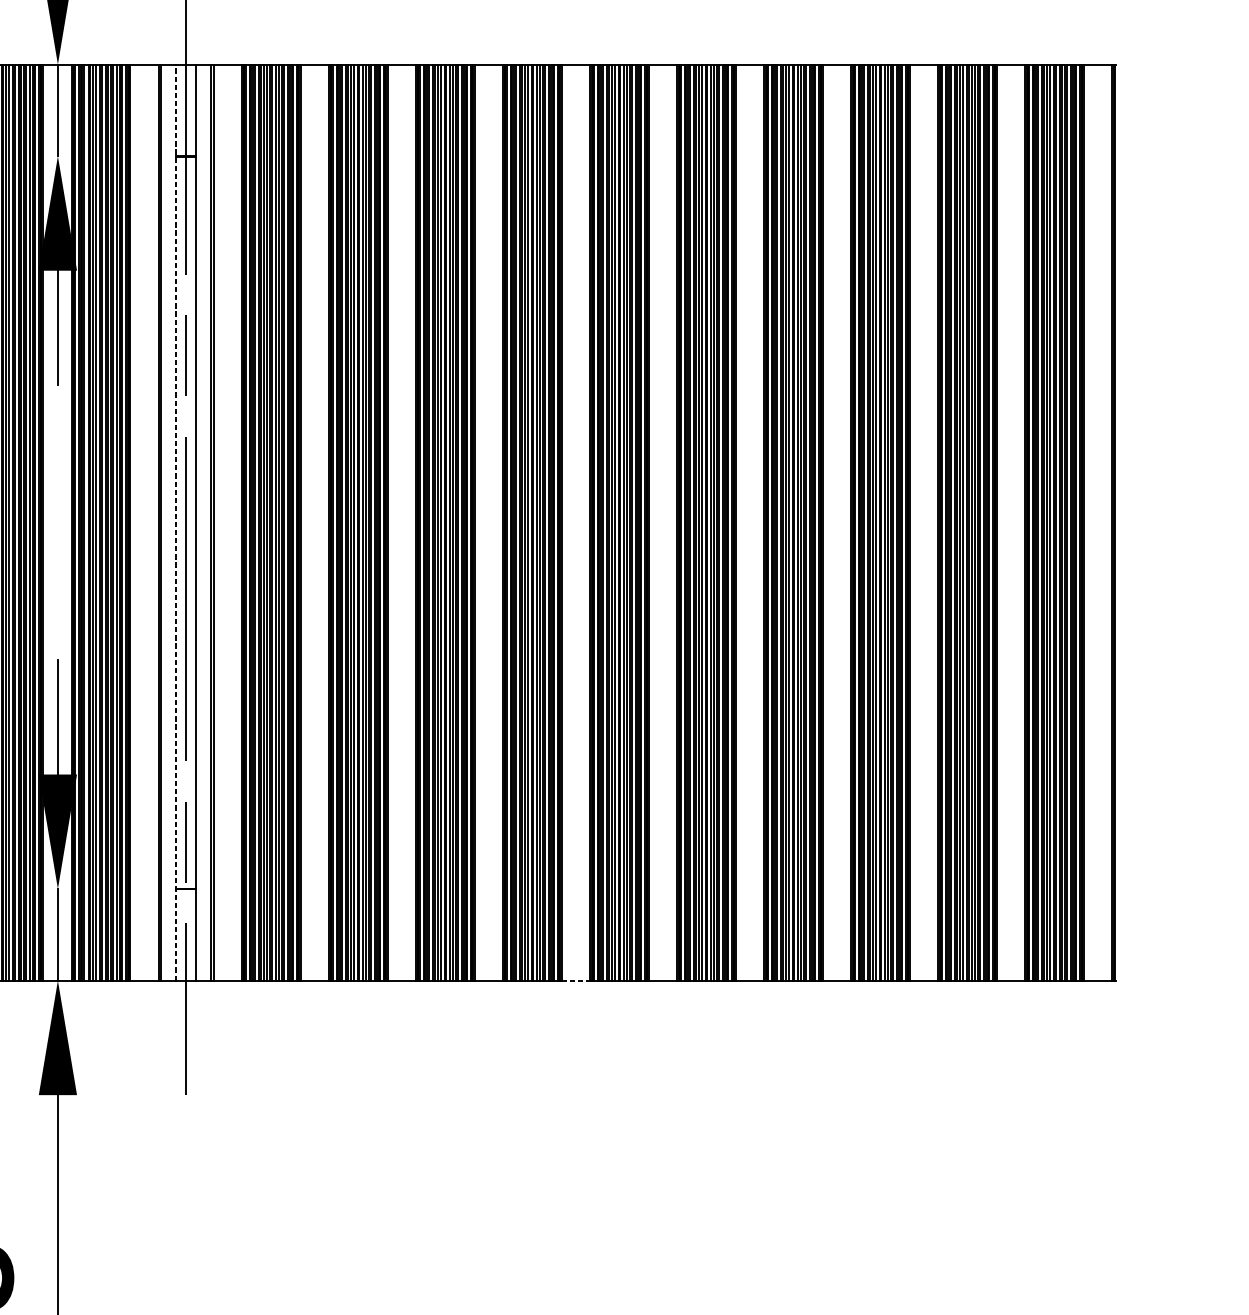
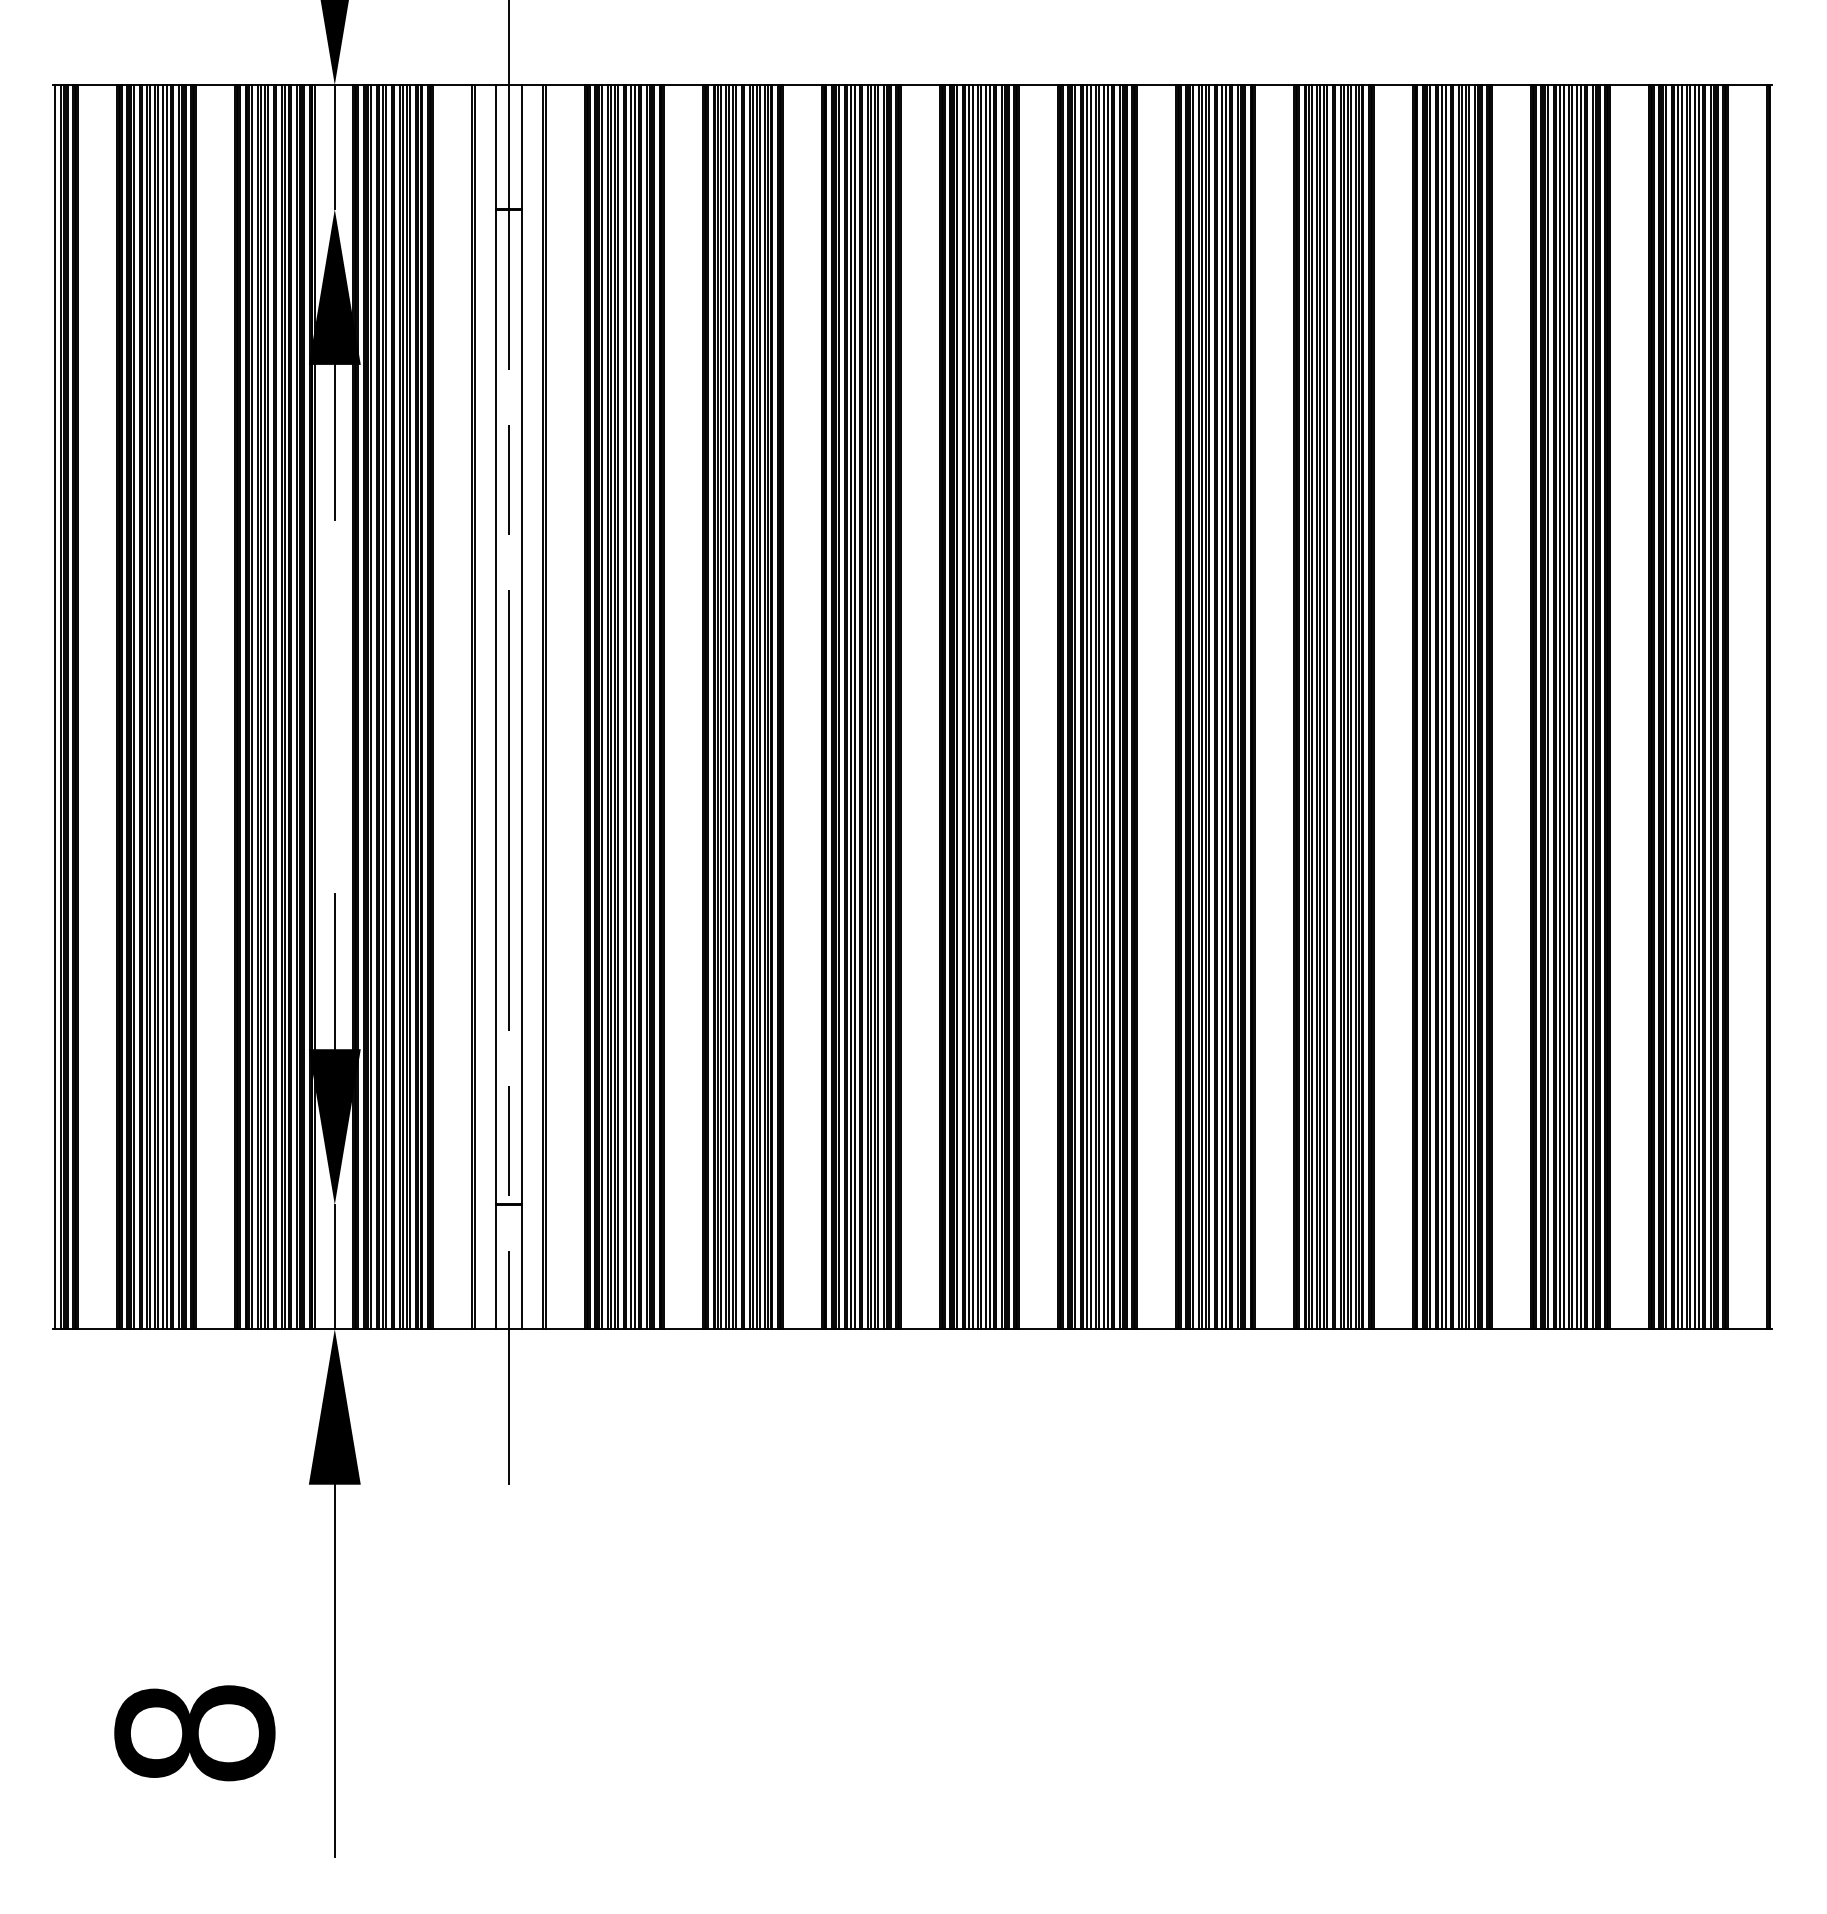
line: (176, 522) -> (495, 706), dashed -> solid
line: (576, 980) -> (1039, 1329), dashed -> solid

